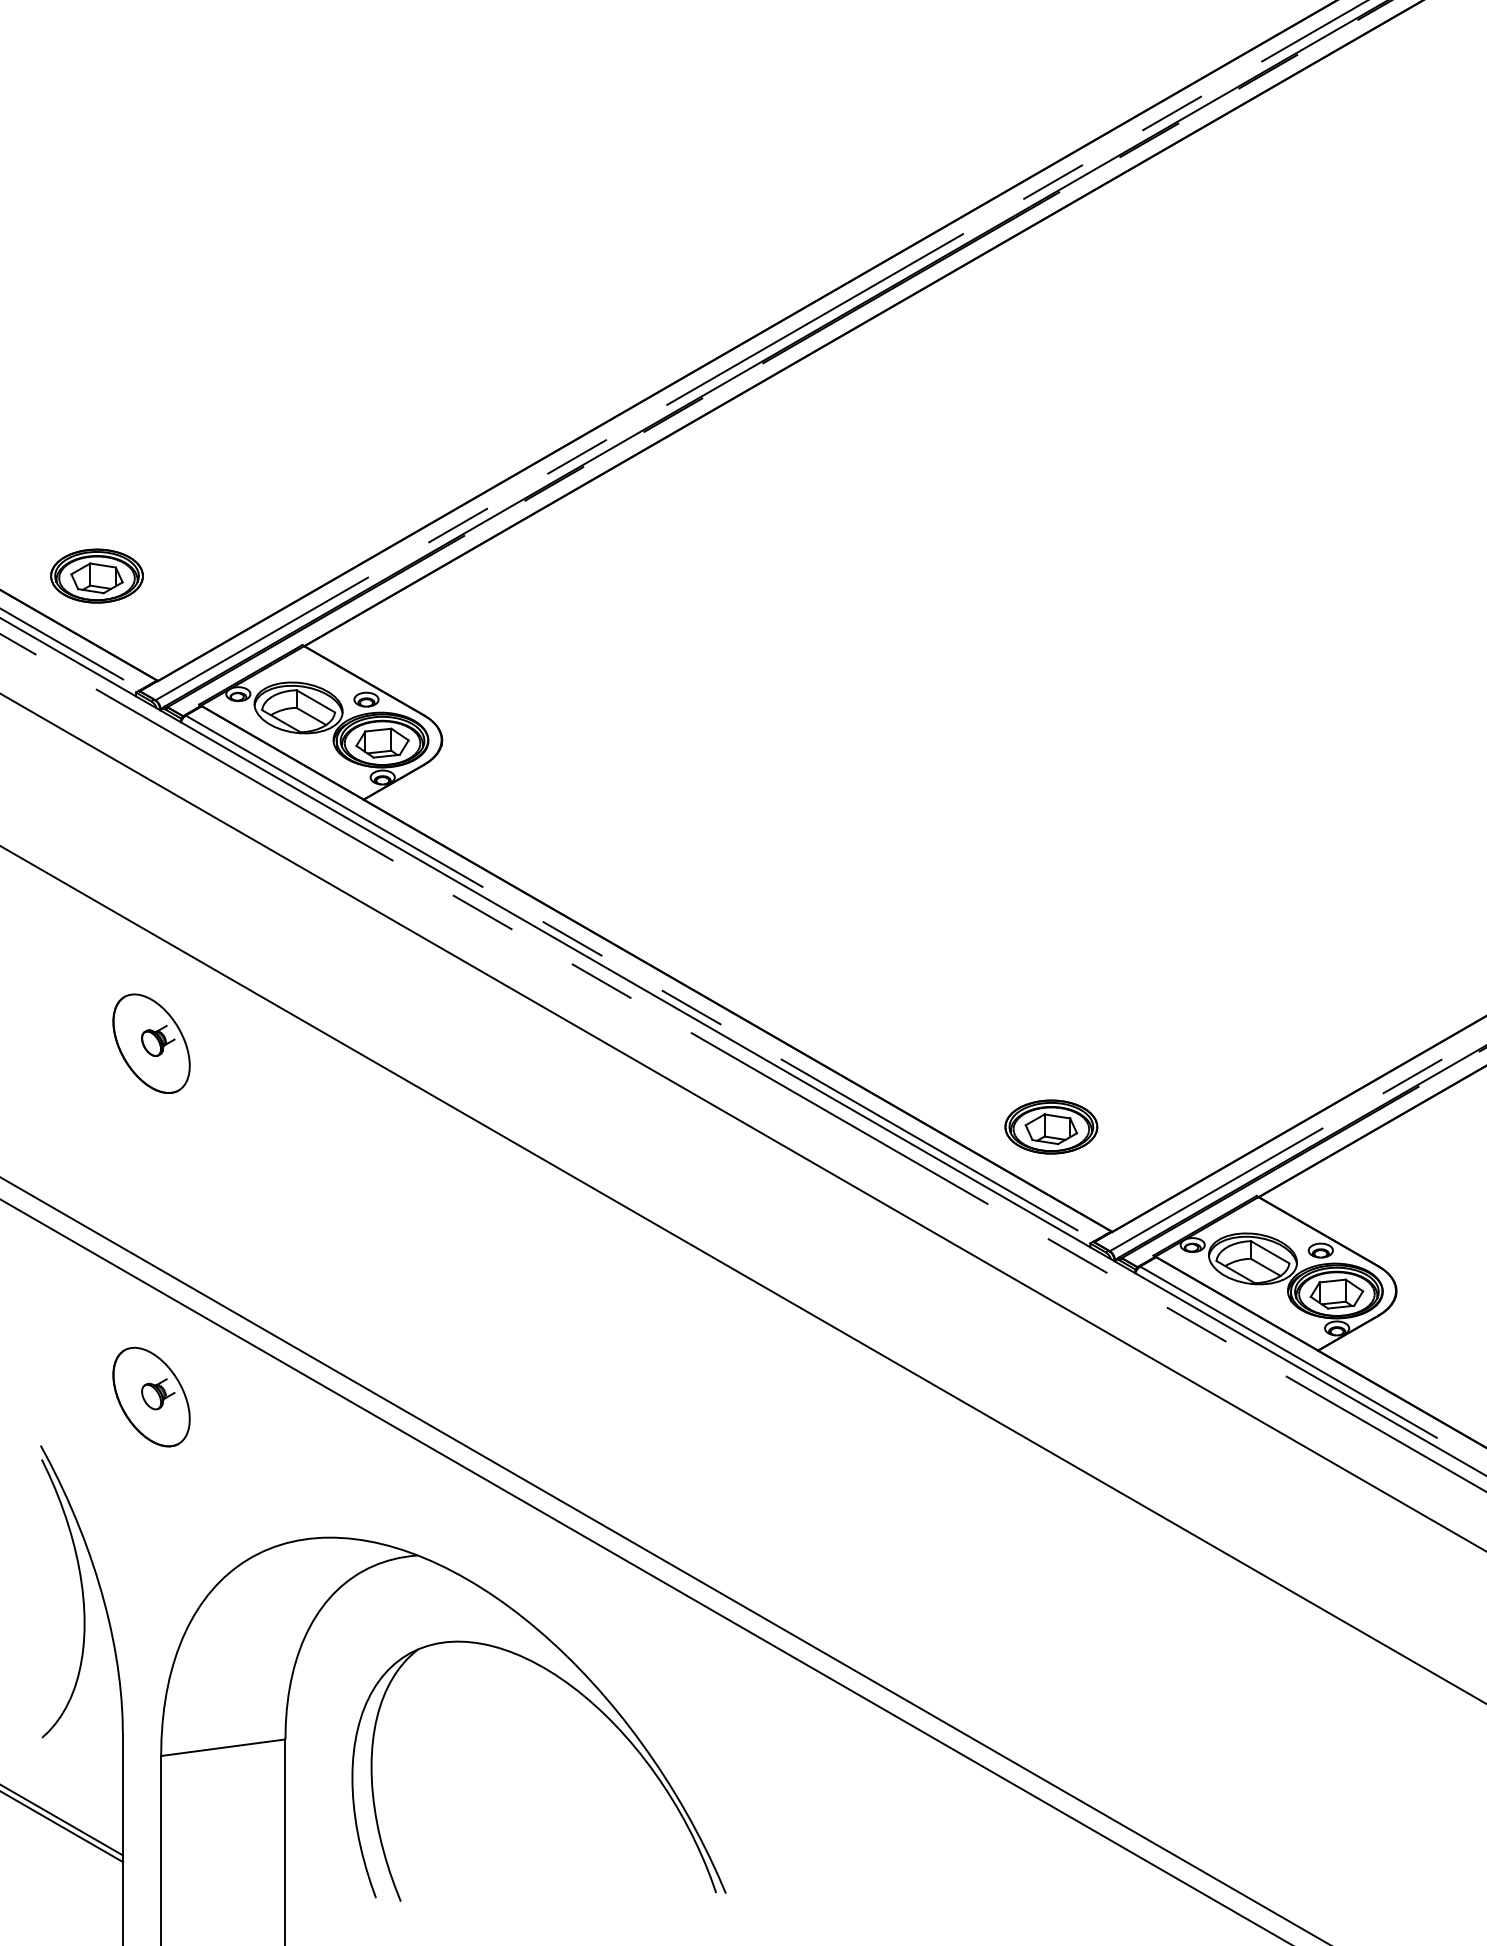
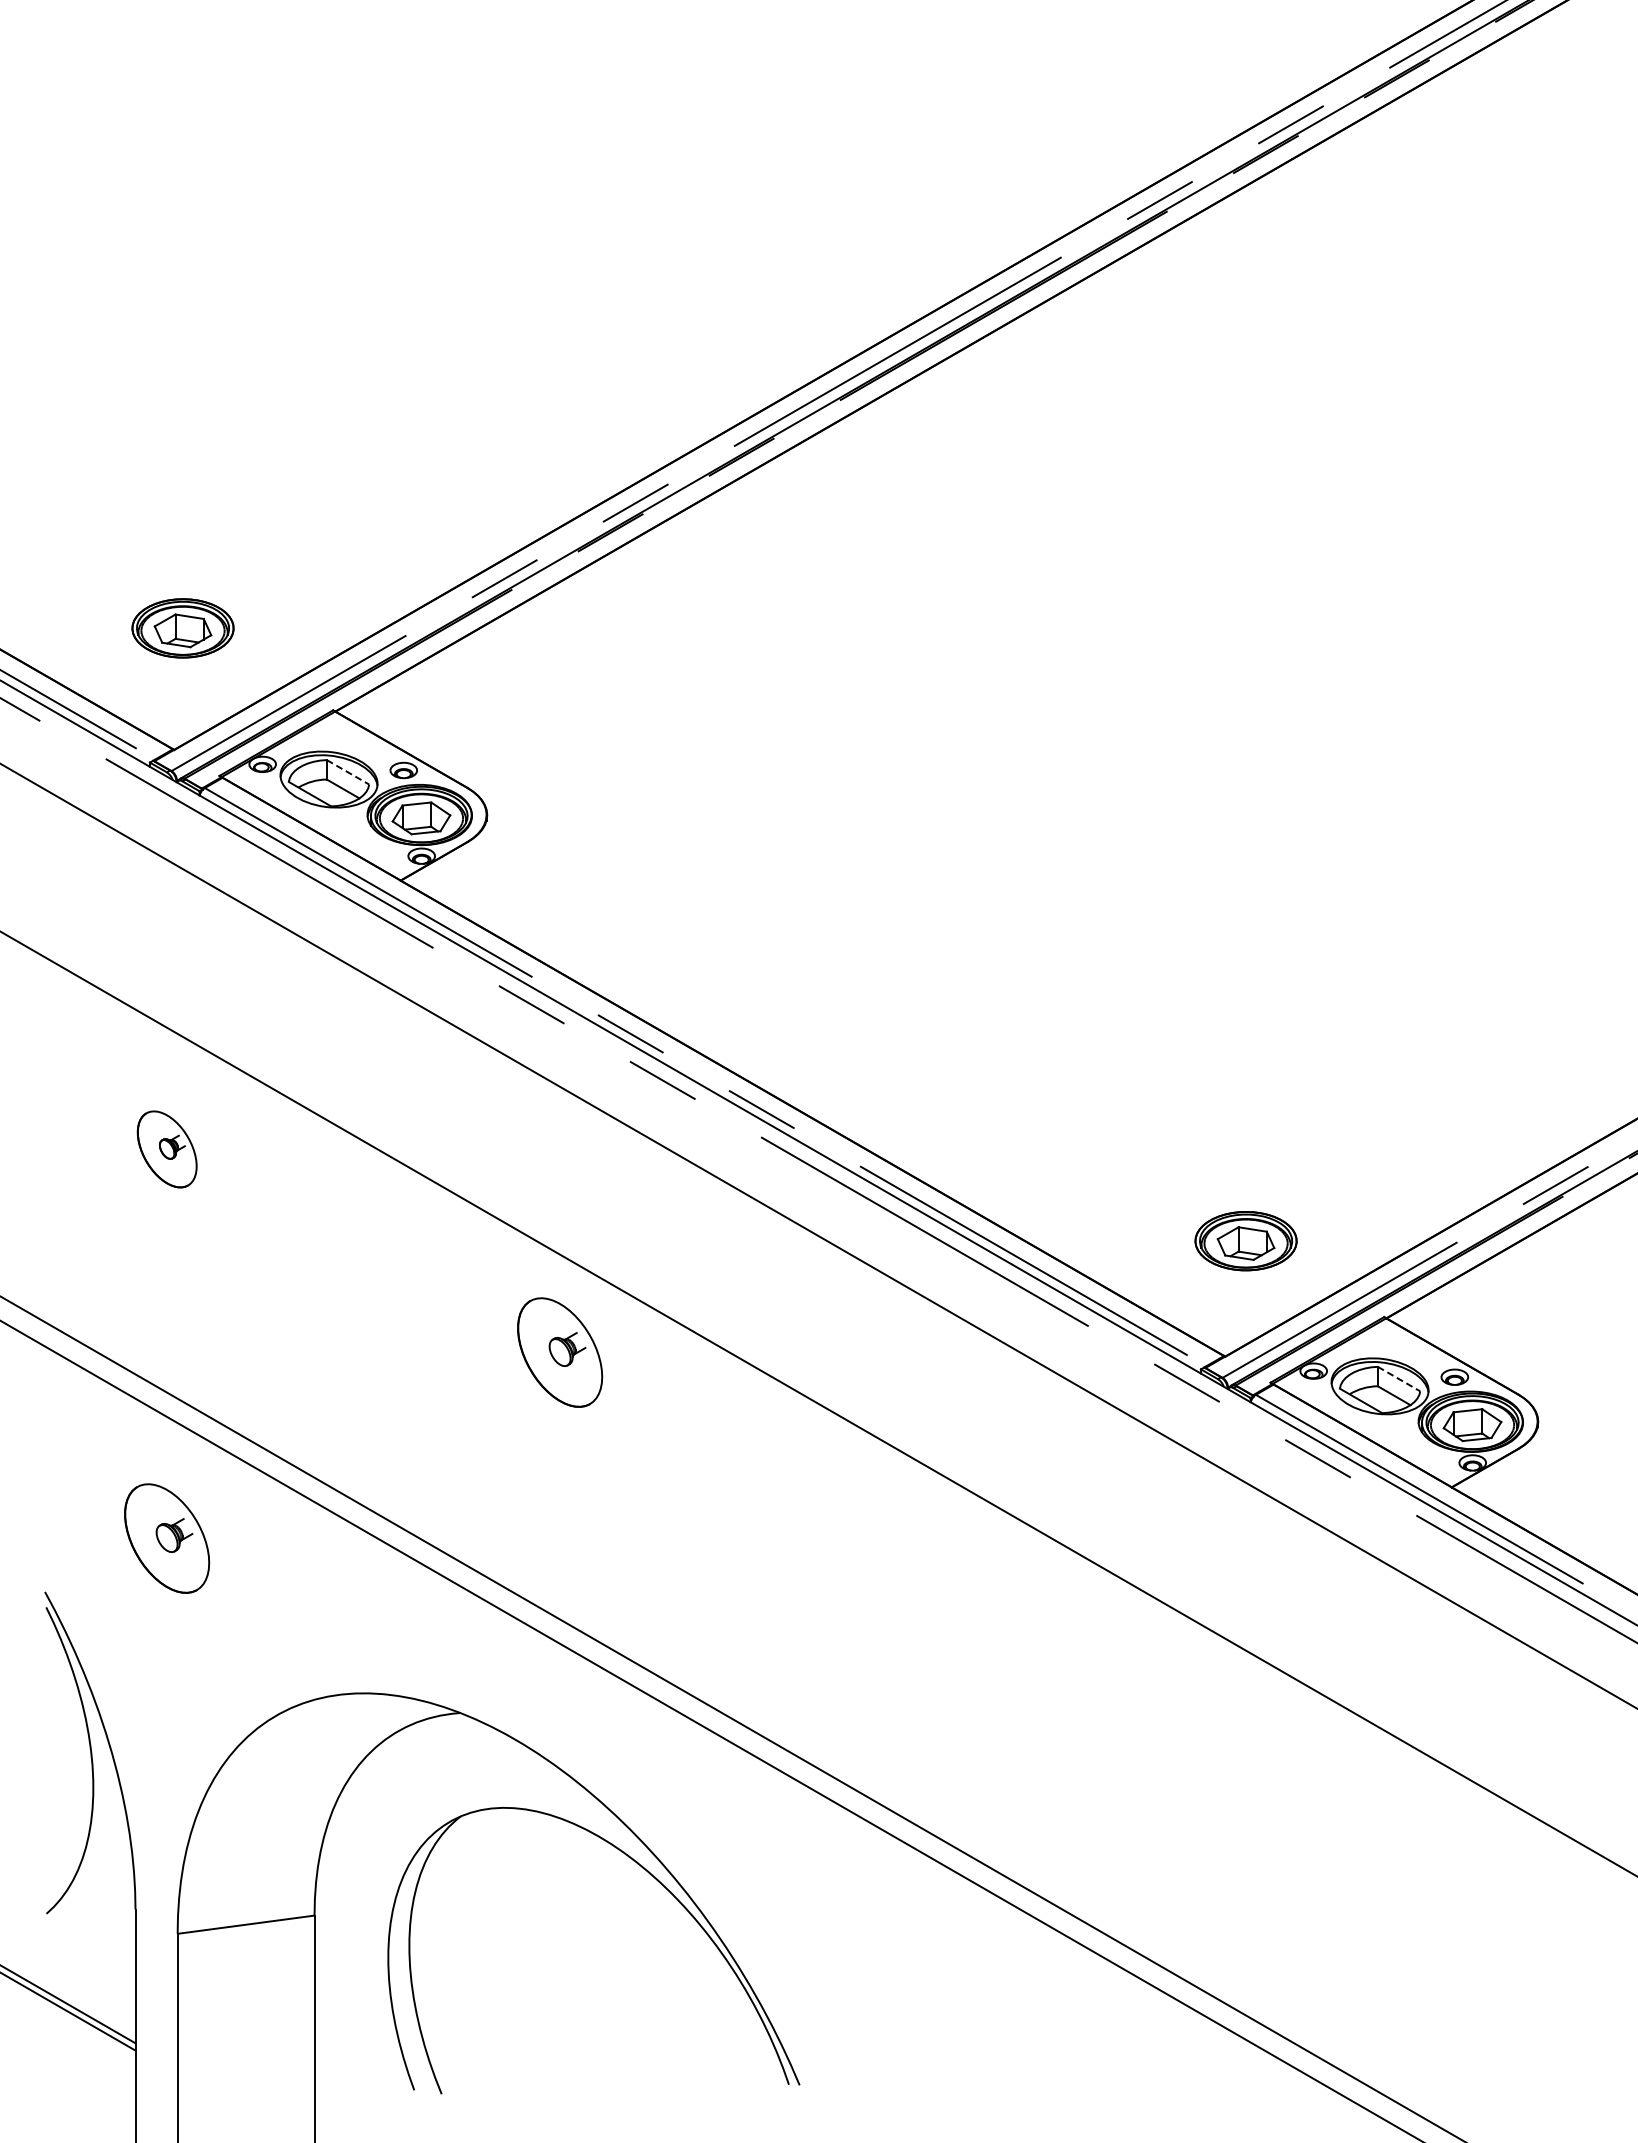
part: (96, 576) -> (182, 628), moved
line: (316, 701) -> (348, 772), solid -> dashed
part: (151, 1043) -> (167, 1149), size x0.7
part: (1050, 1127) -> (1245, 1241), moved
part: (508, 1228) -> (560, 1352), added
line: (1270, 1252) -> (1399, 1379), solid -> dashed

